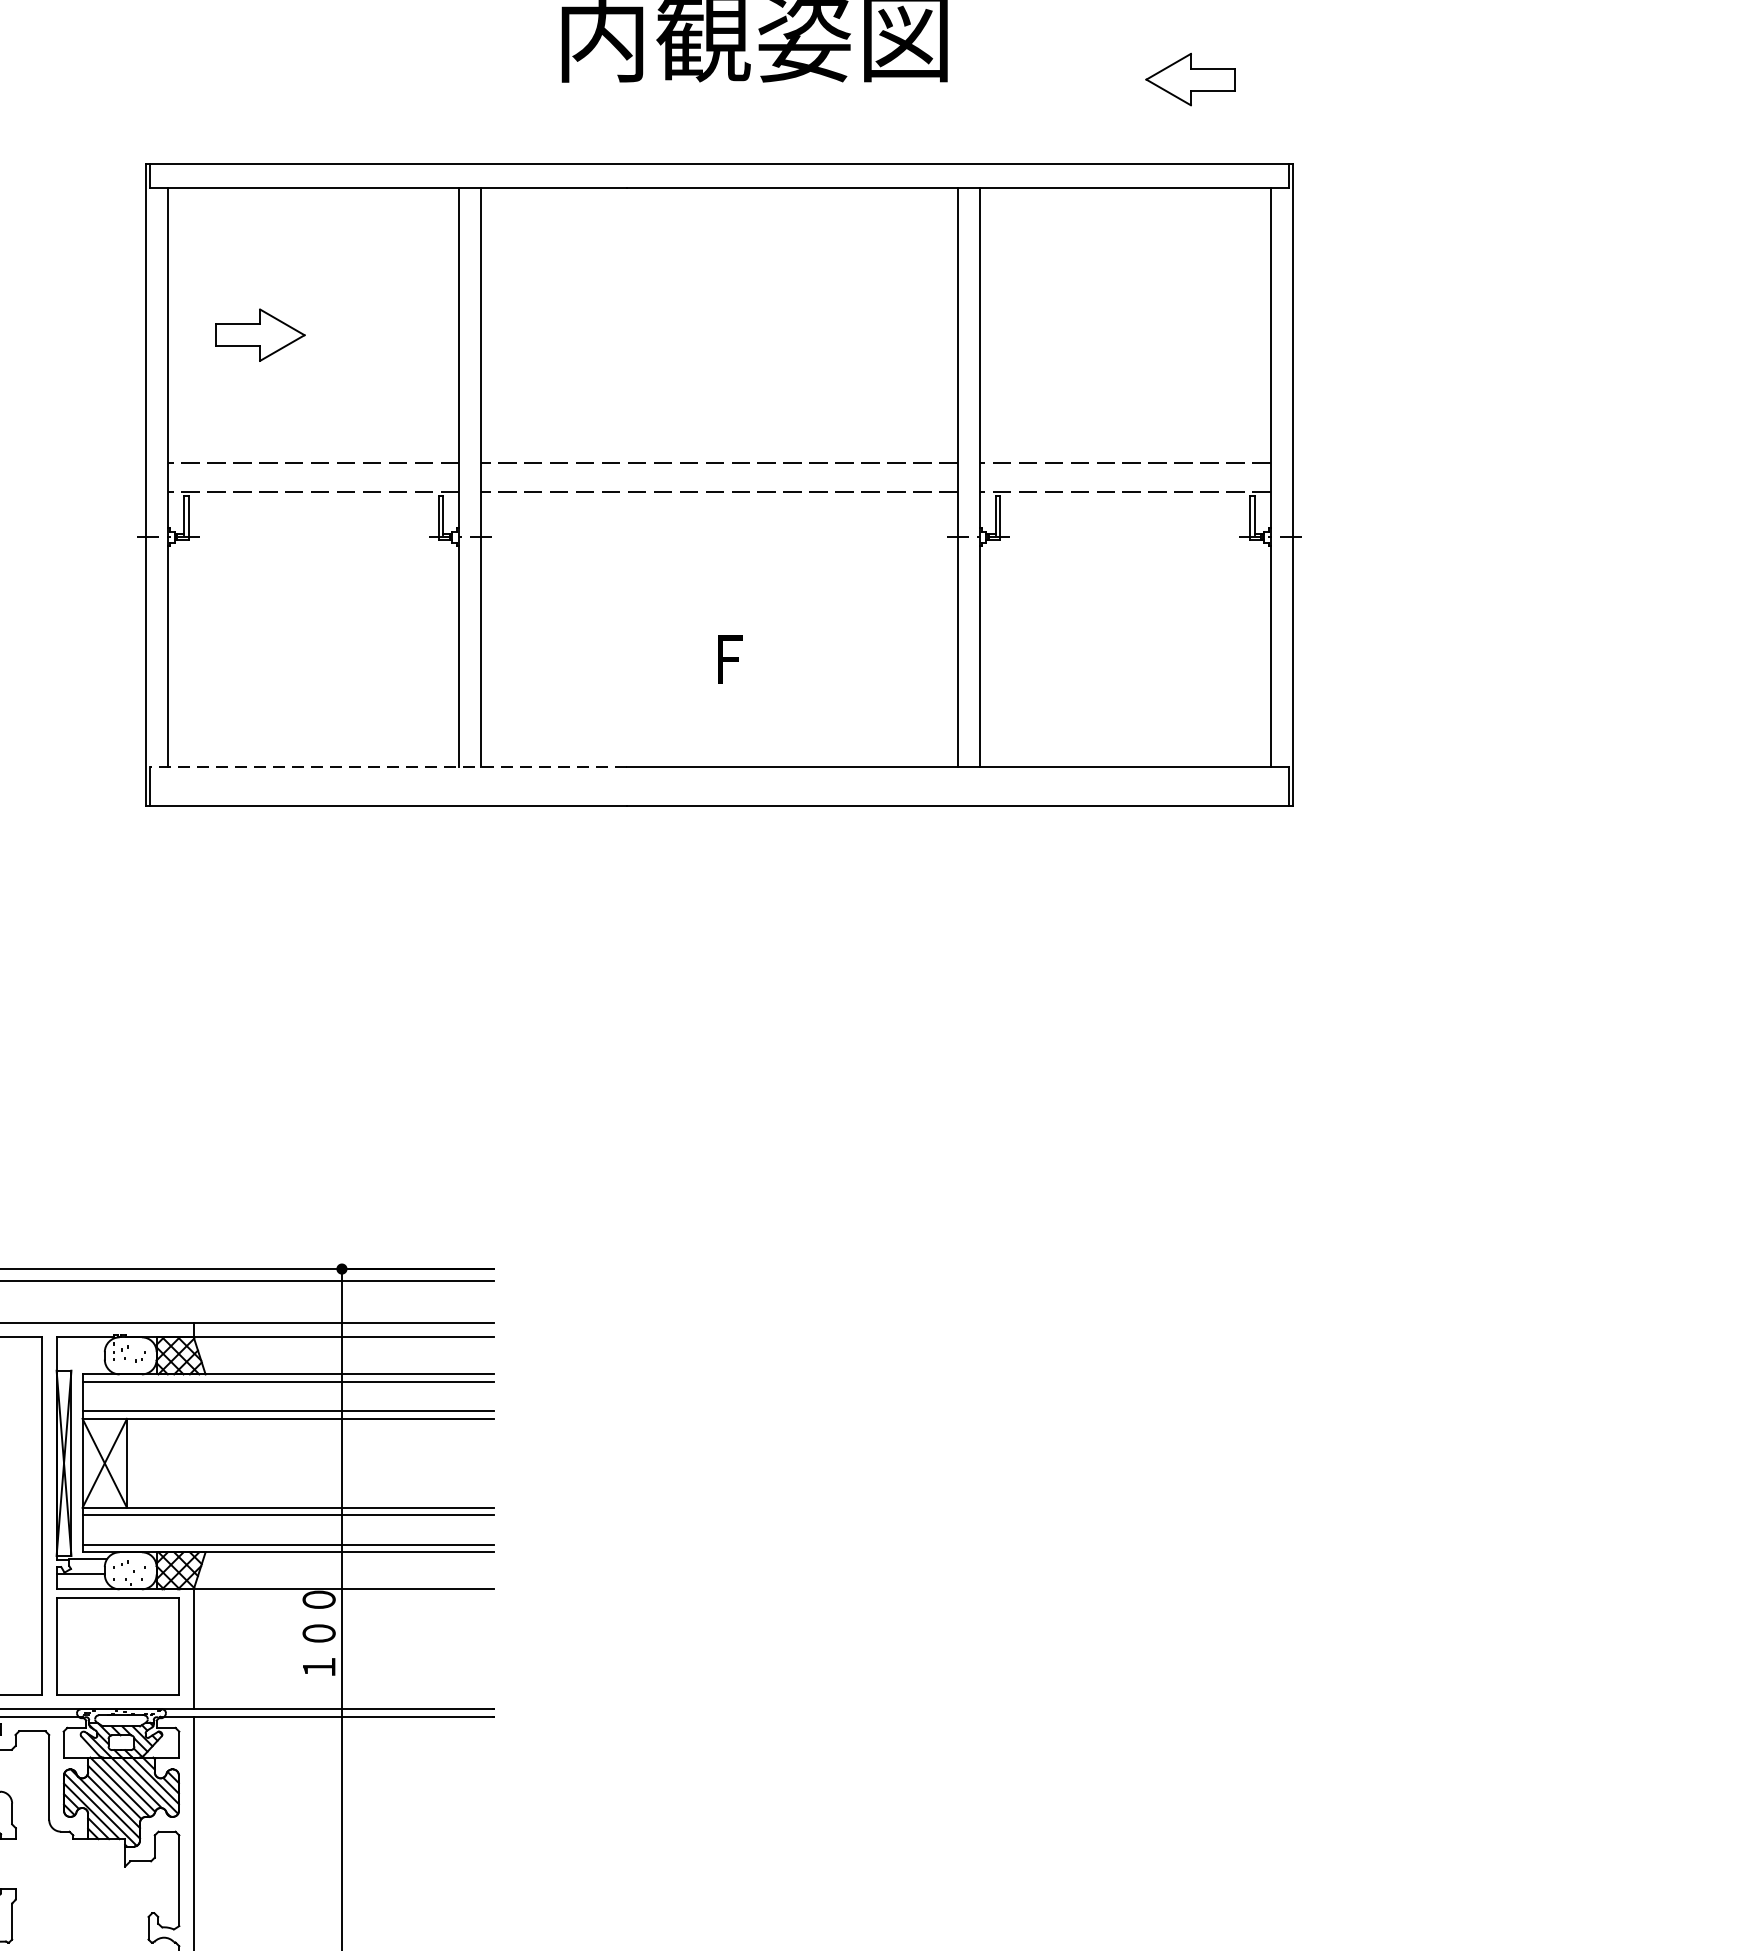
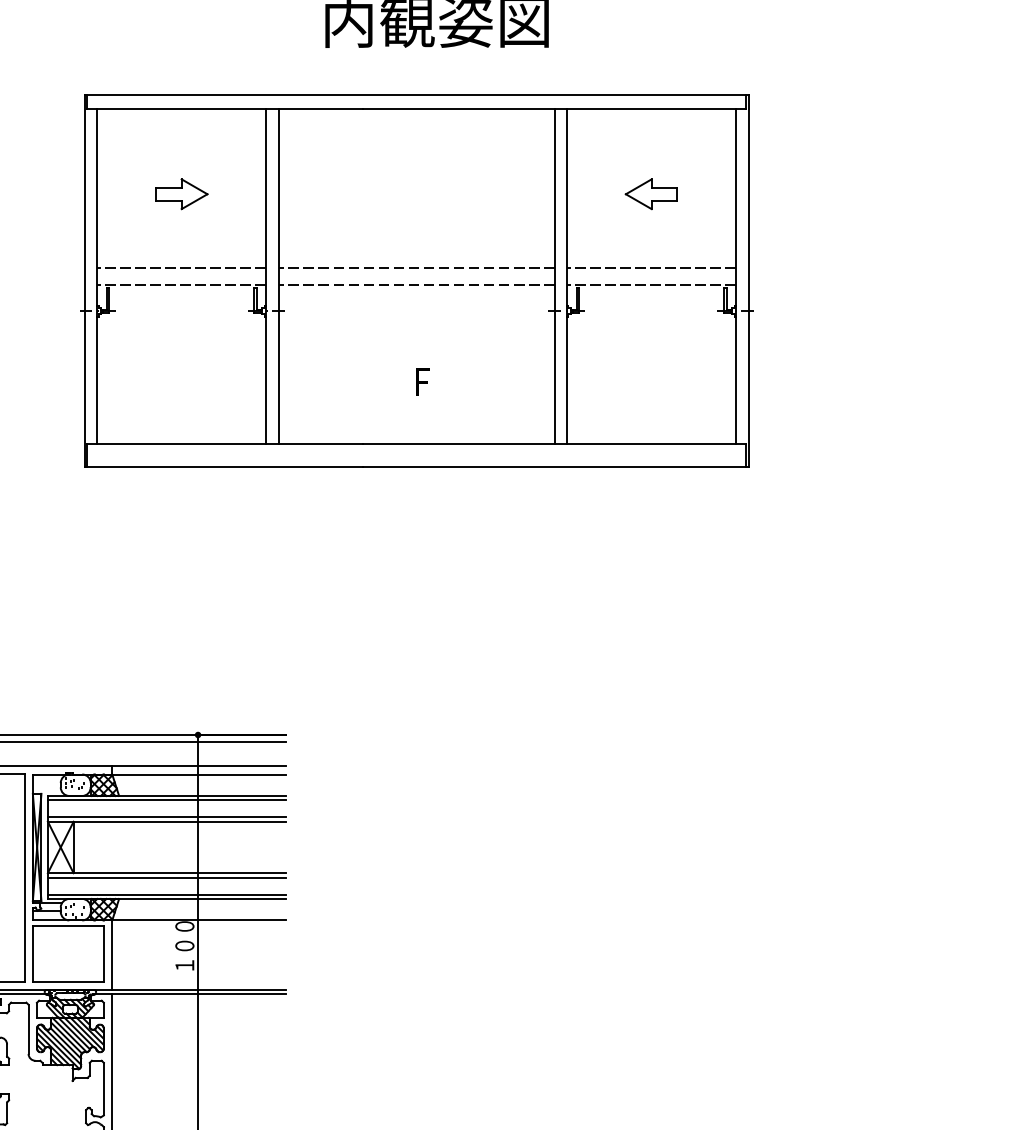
part: (1188, 80) -> (650, 194), moved
part: (259, 335) -> (181, 194), moved
line: (389, 767) -> (225, 444), dashed -> solid

